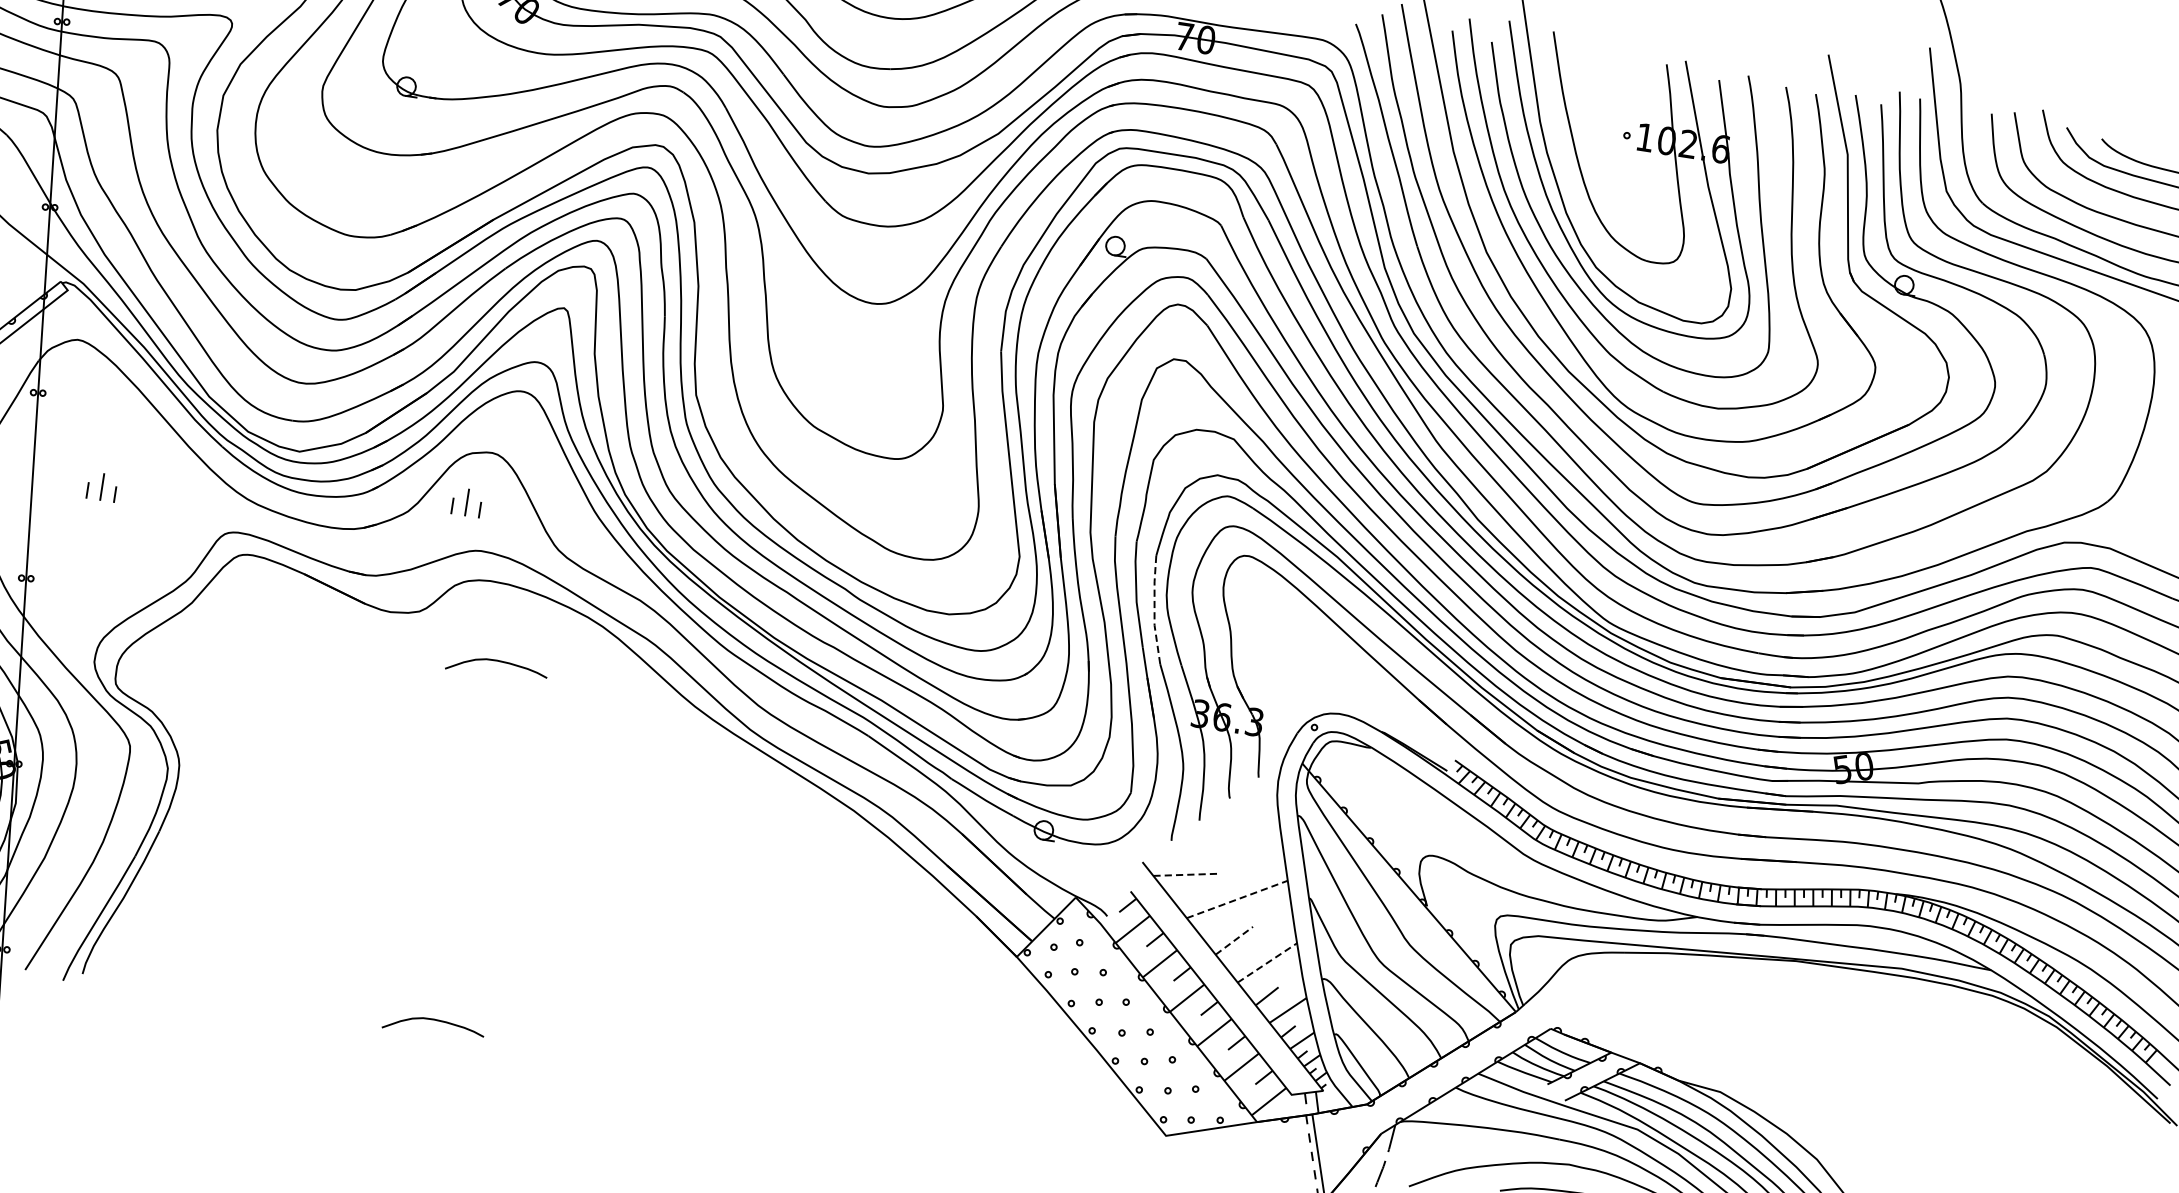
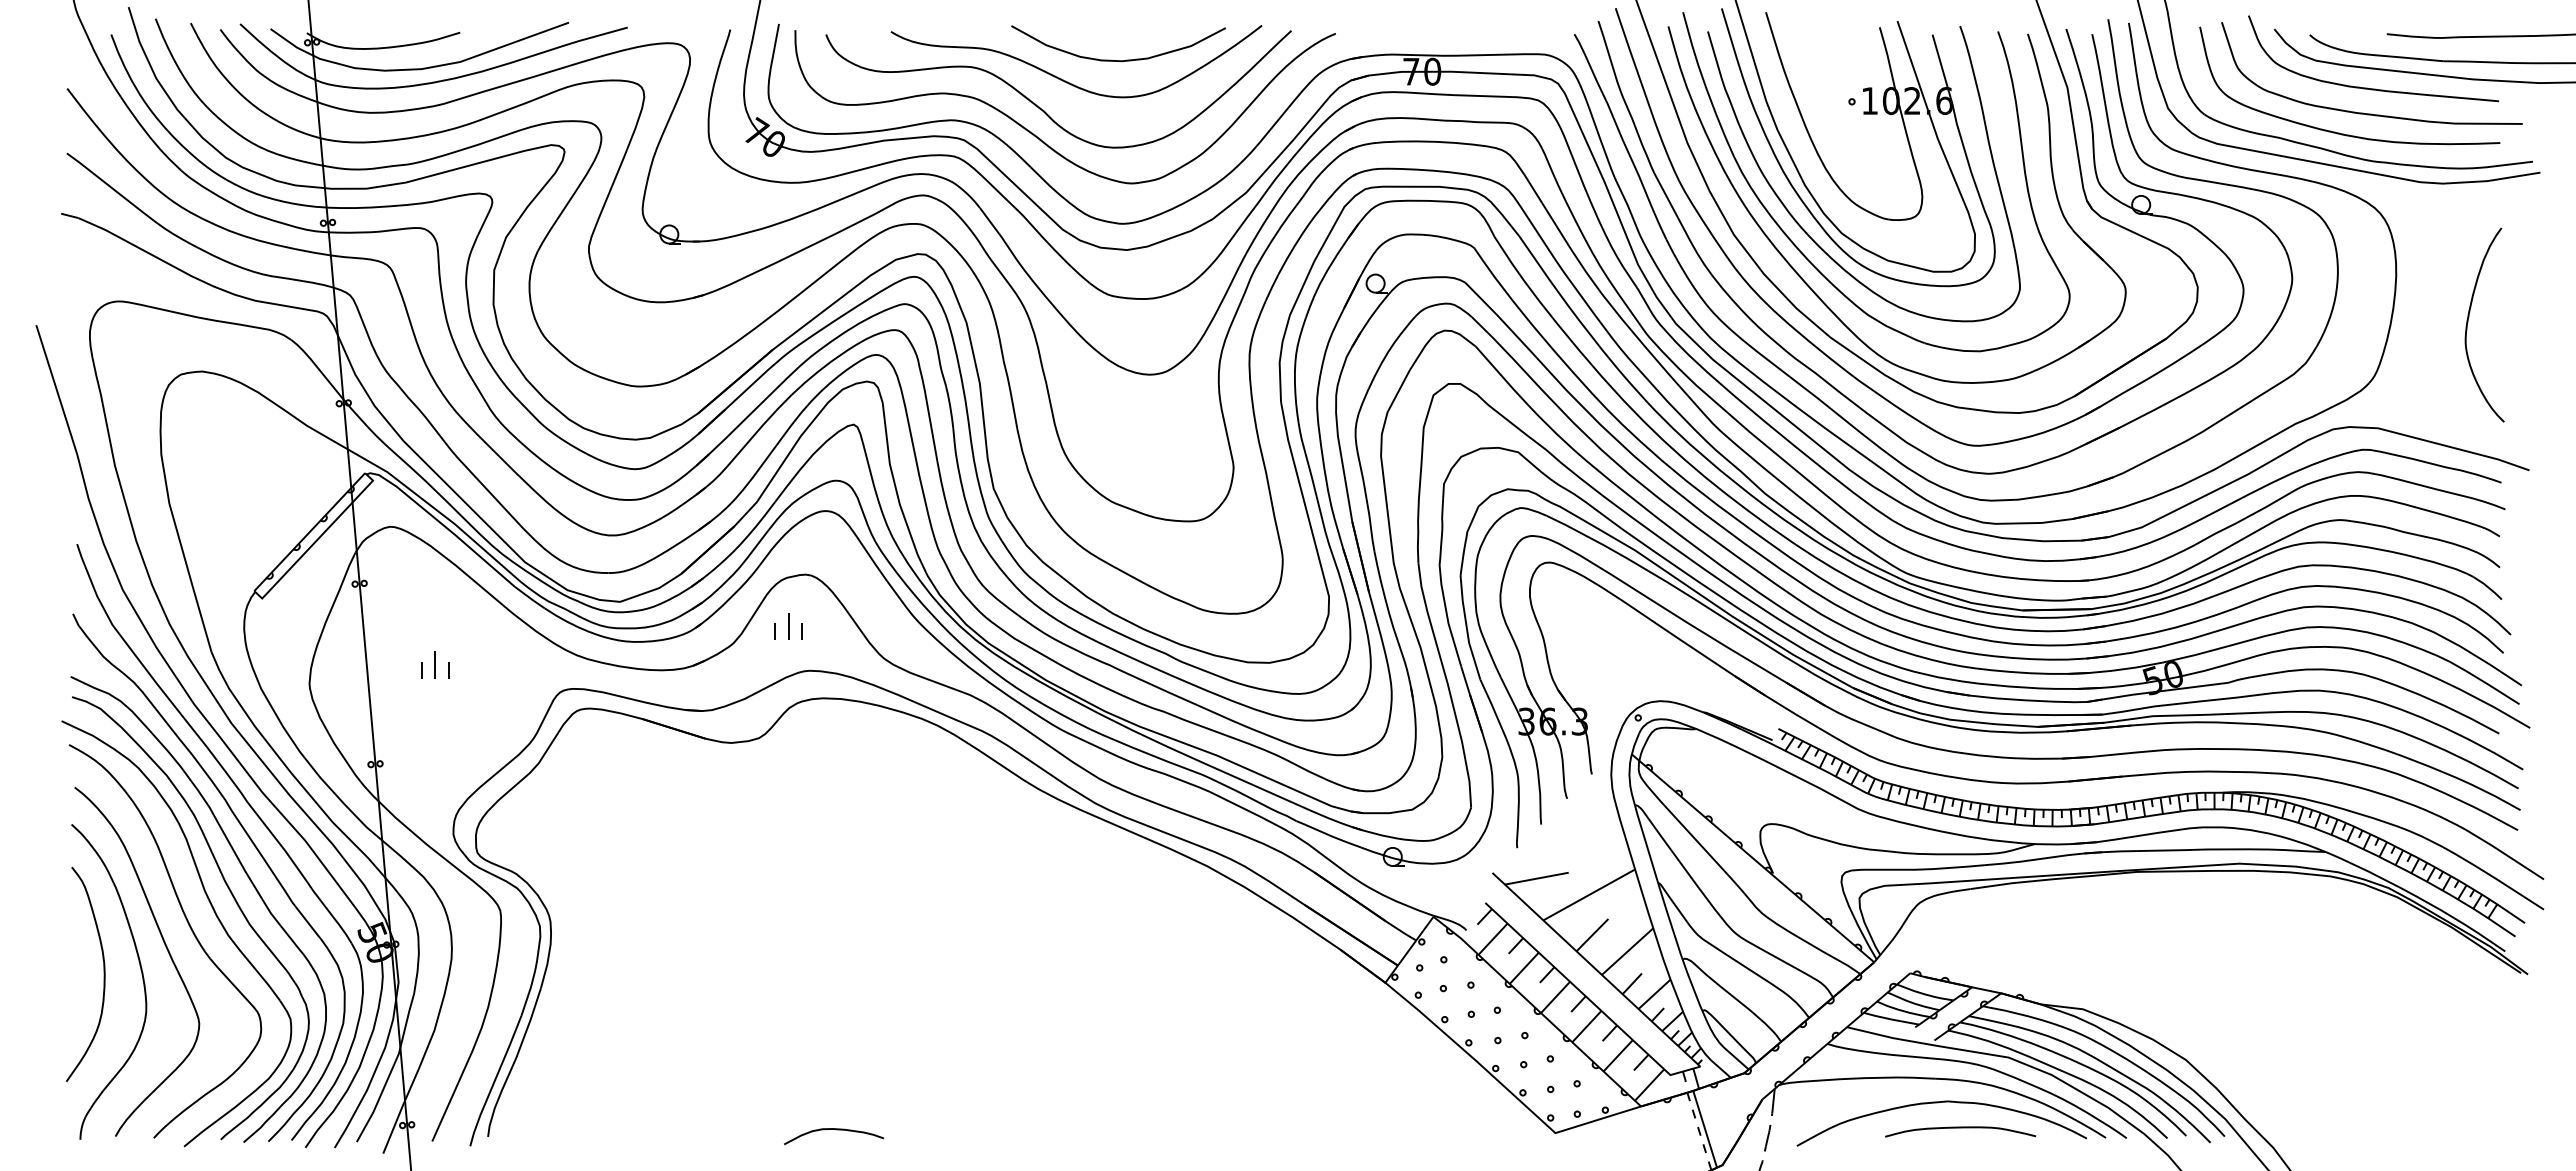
line: (1154, 610) -> (1466, 628), dashed -> solid
curve: (500, 662) -> (844, 775), removed
line: (1187, 874) -> (1537, 878), dashed -> solid
line: (1237, 899) -> (1589, 894), dashed -> solid
line: (1234, 941) -> (1592, 935), dashed -> solid
line: (1267, 962) -> (1627, 951), dashed -> solid

